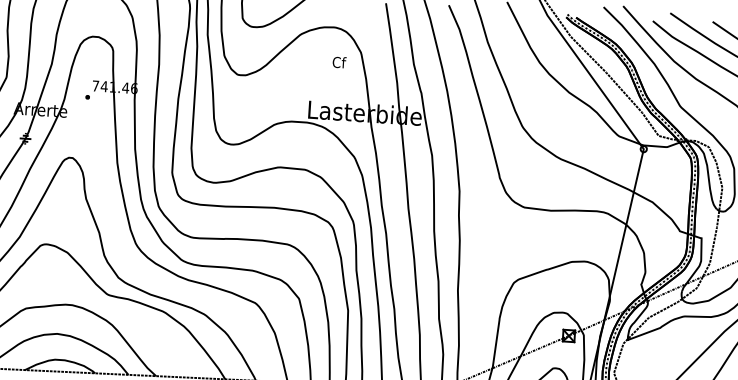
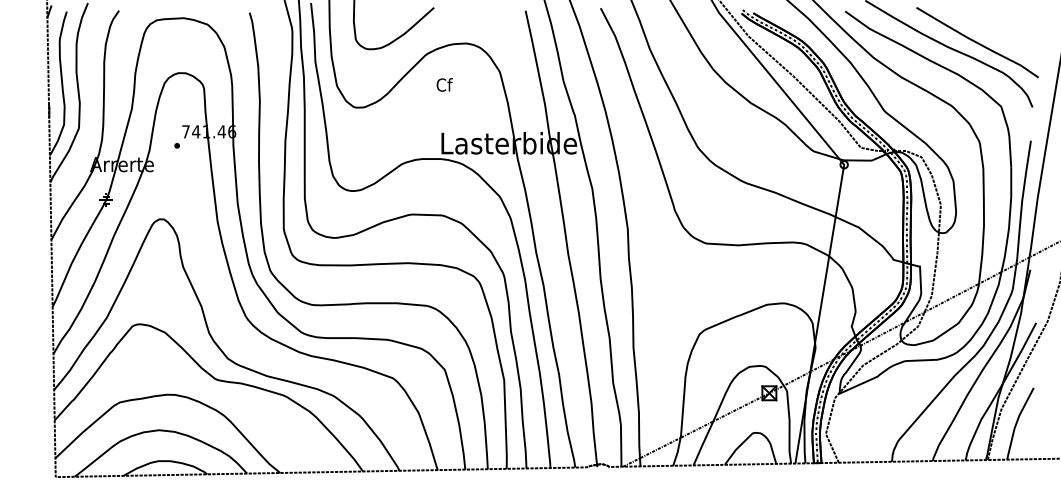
text: (339, 62) -> (444, 84), moved

